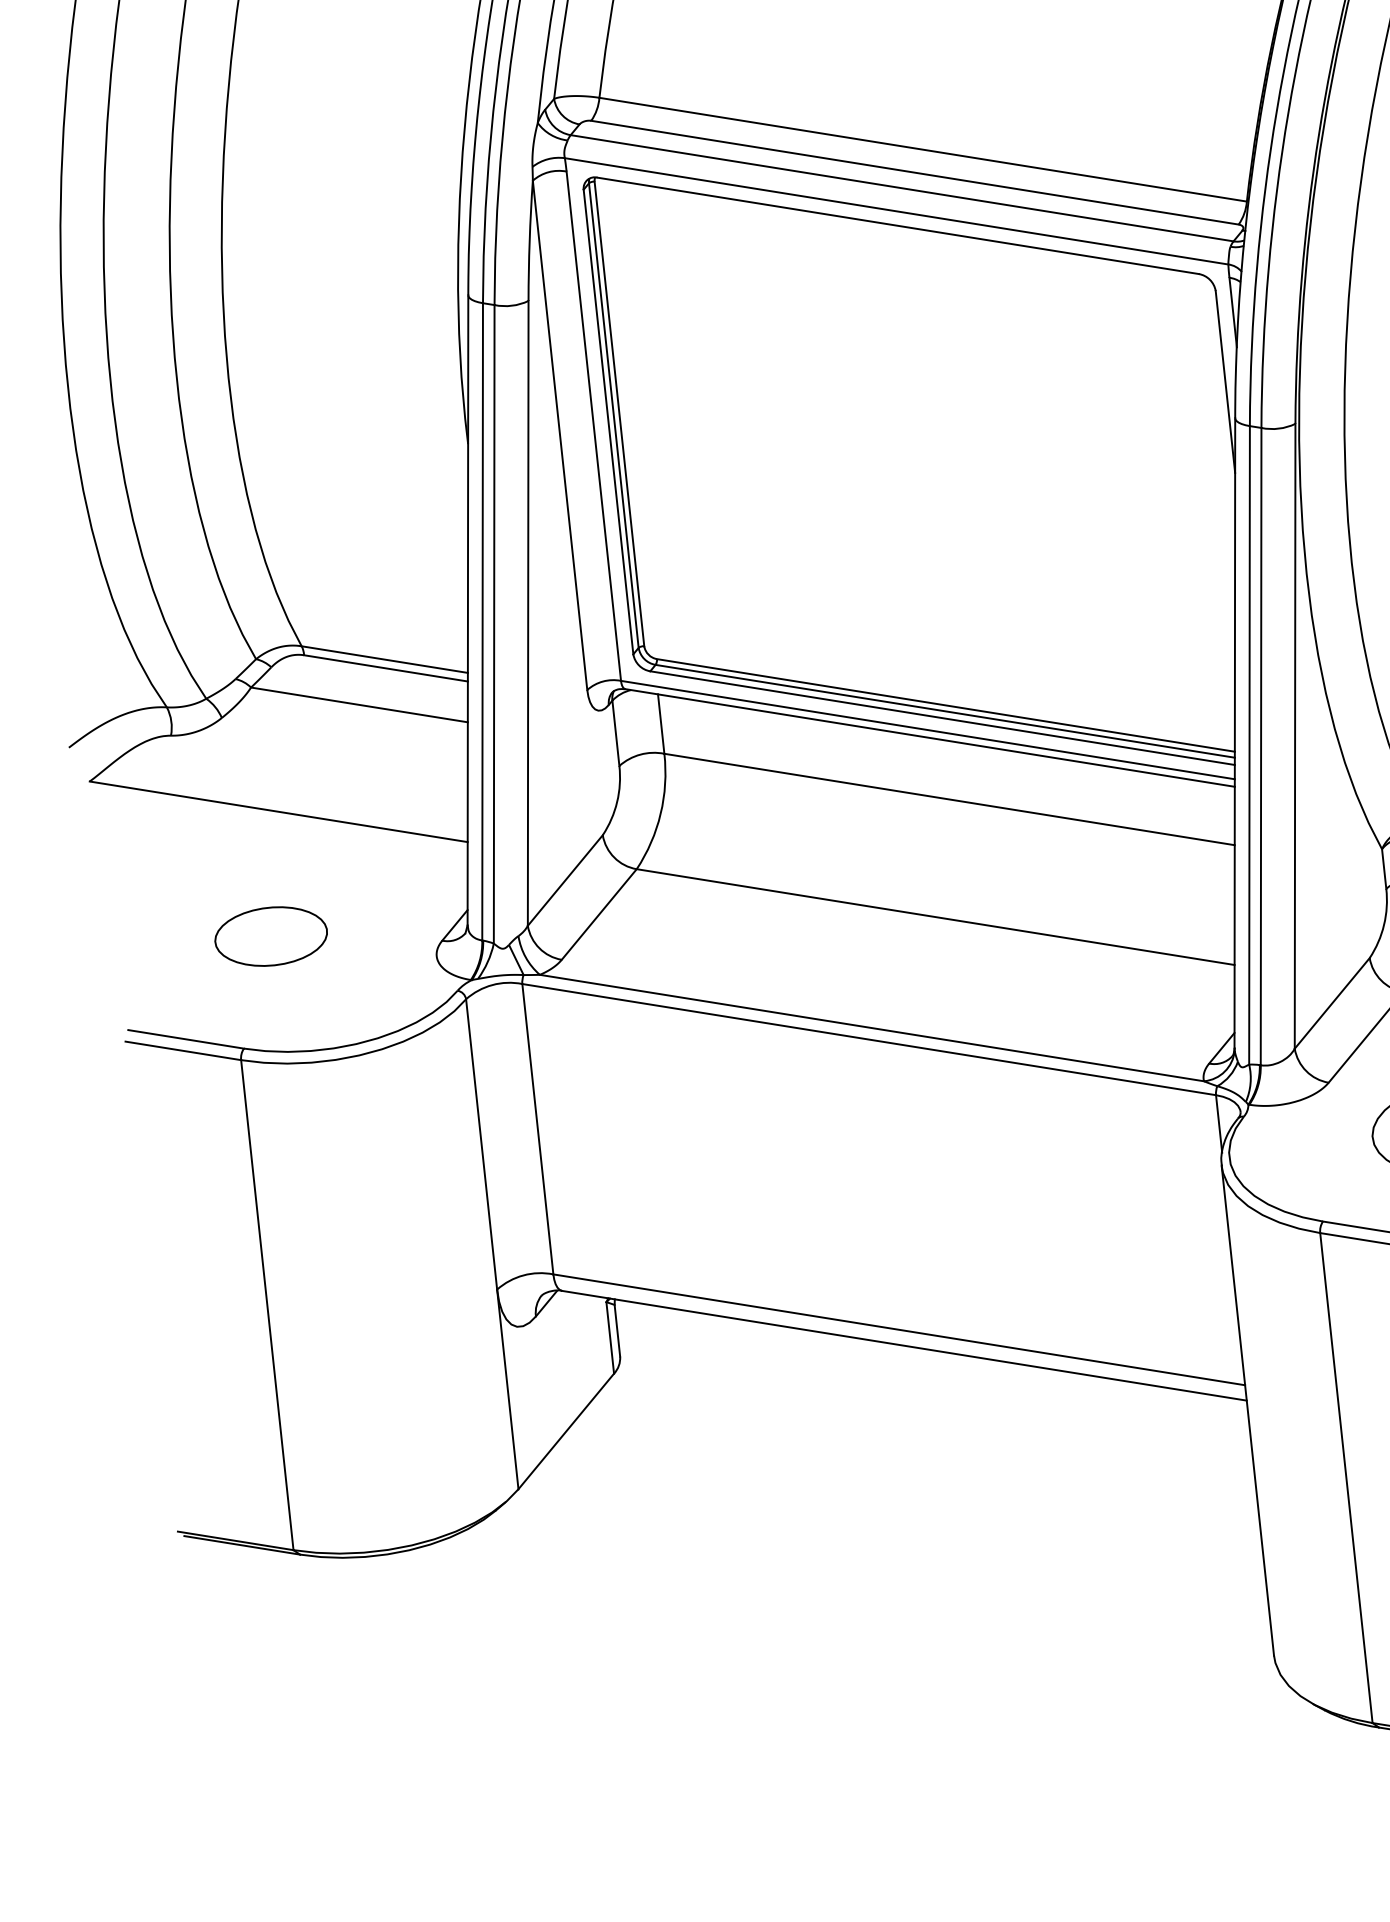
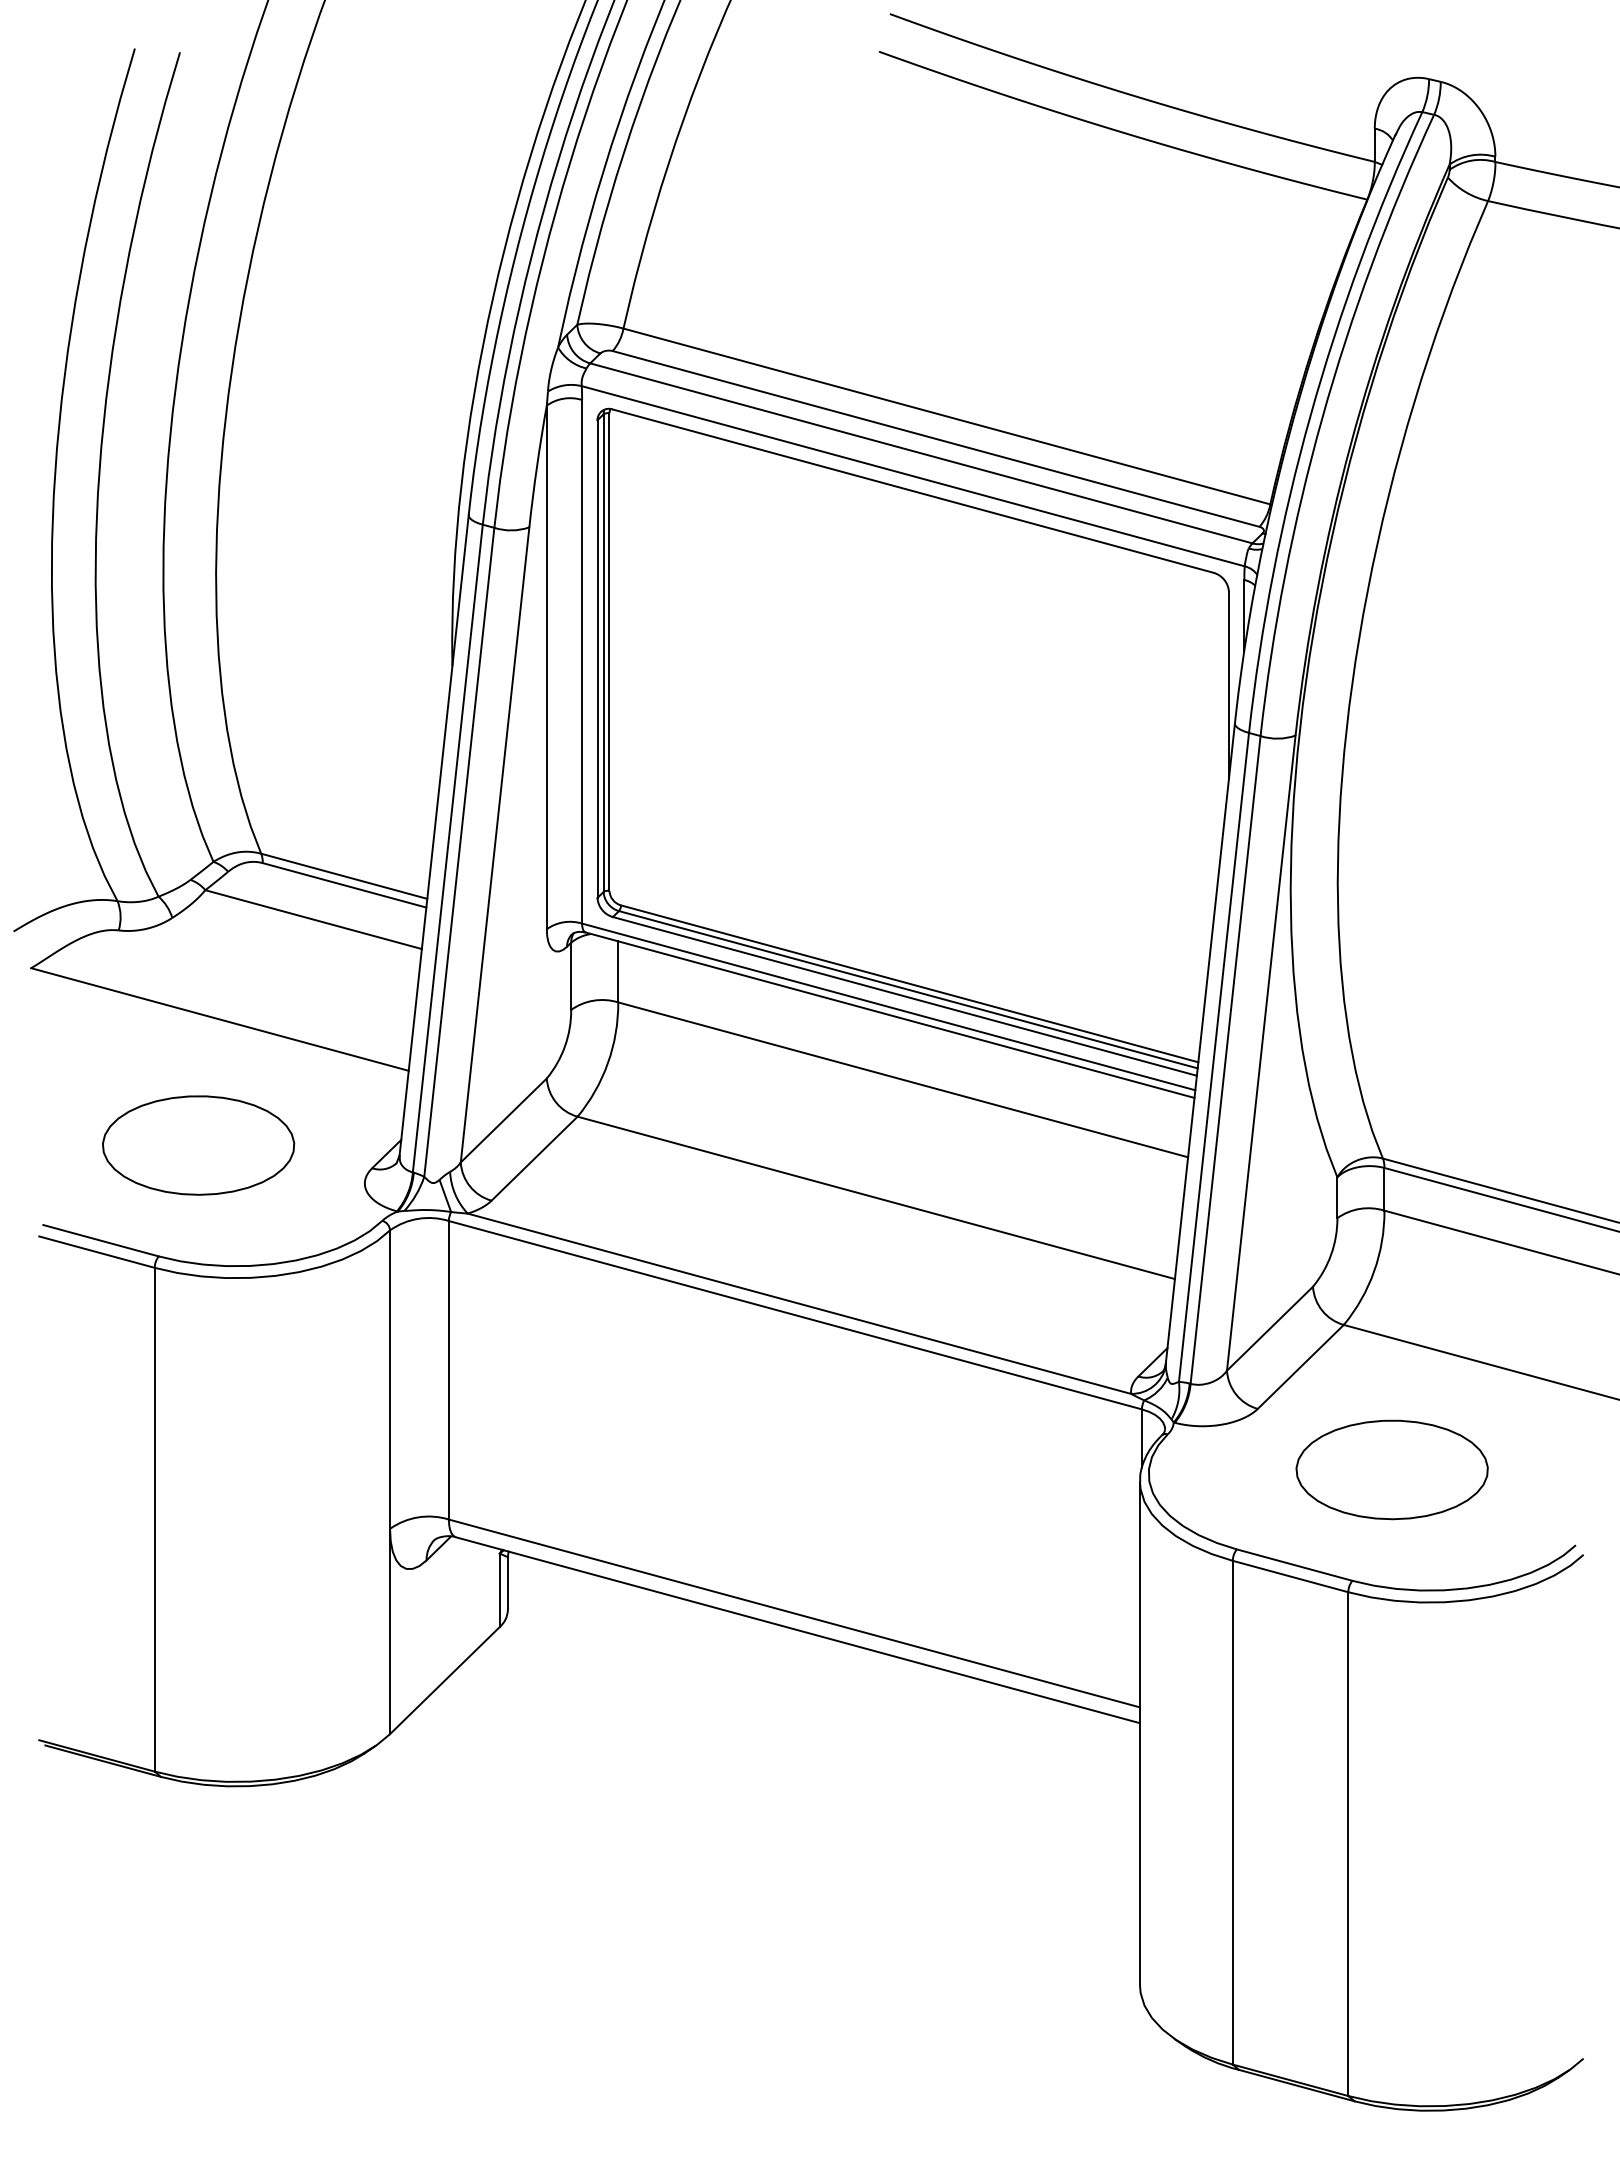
part: (270, 936) -> (198, 1145), size x1.67

